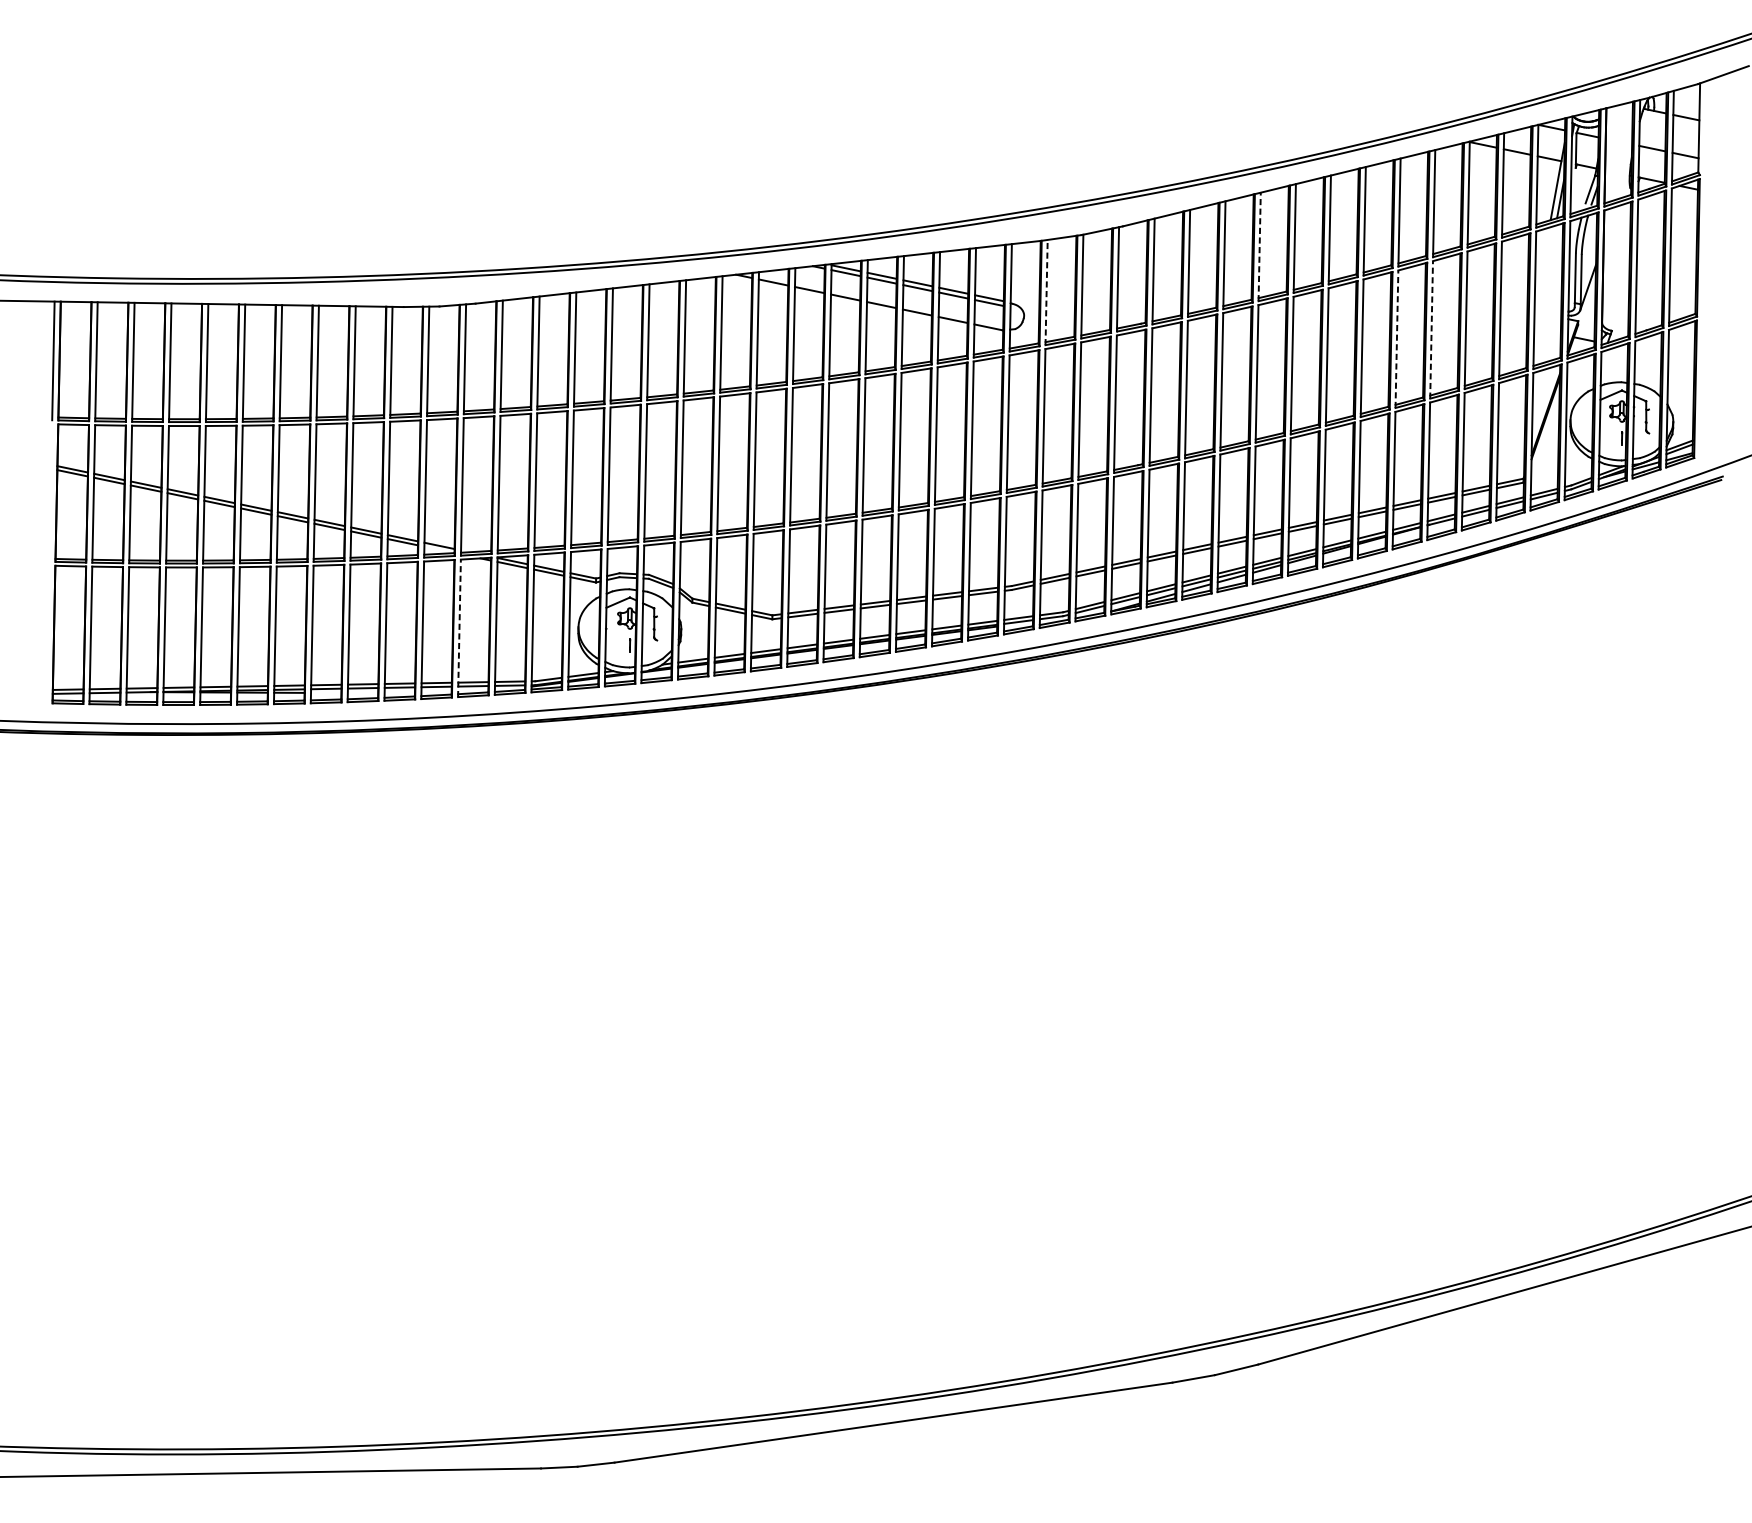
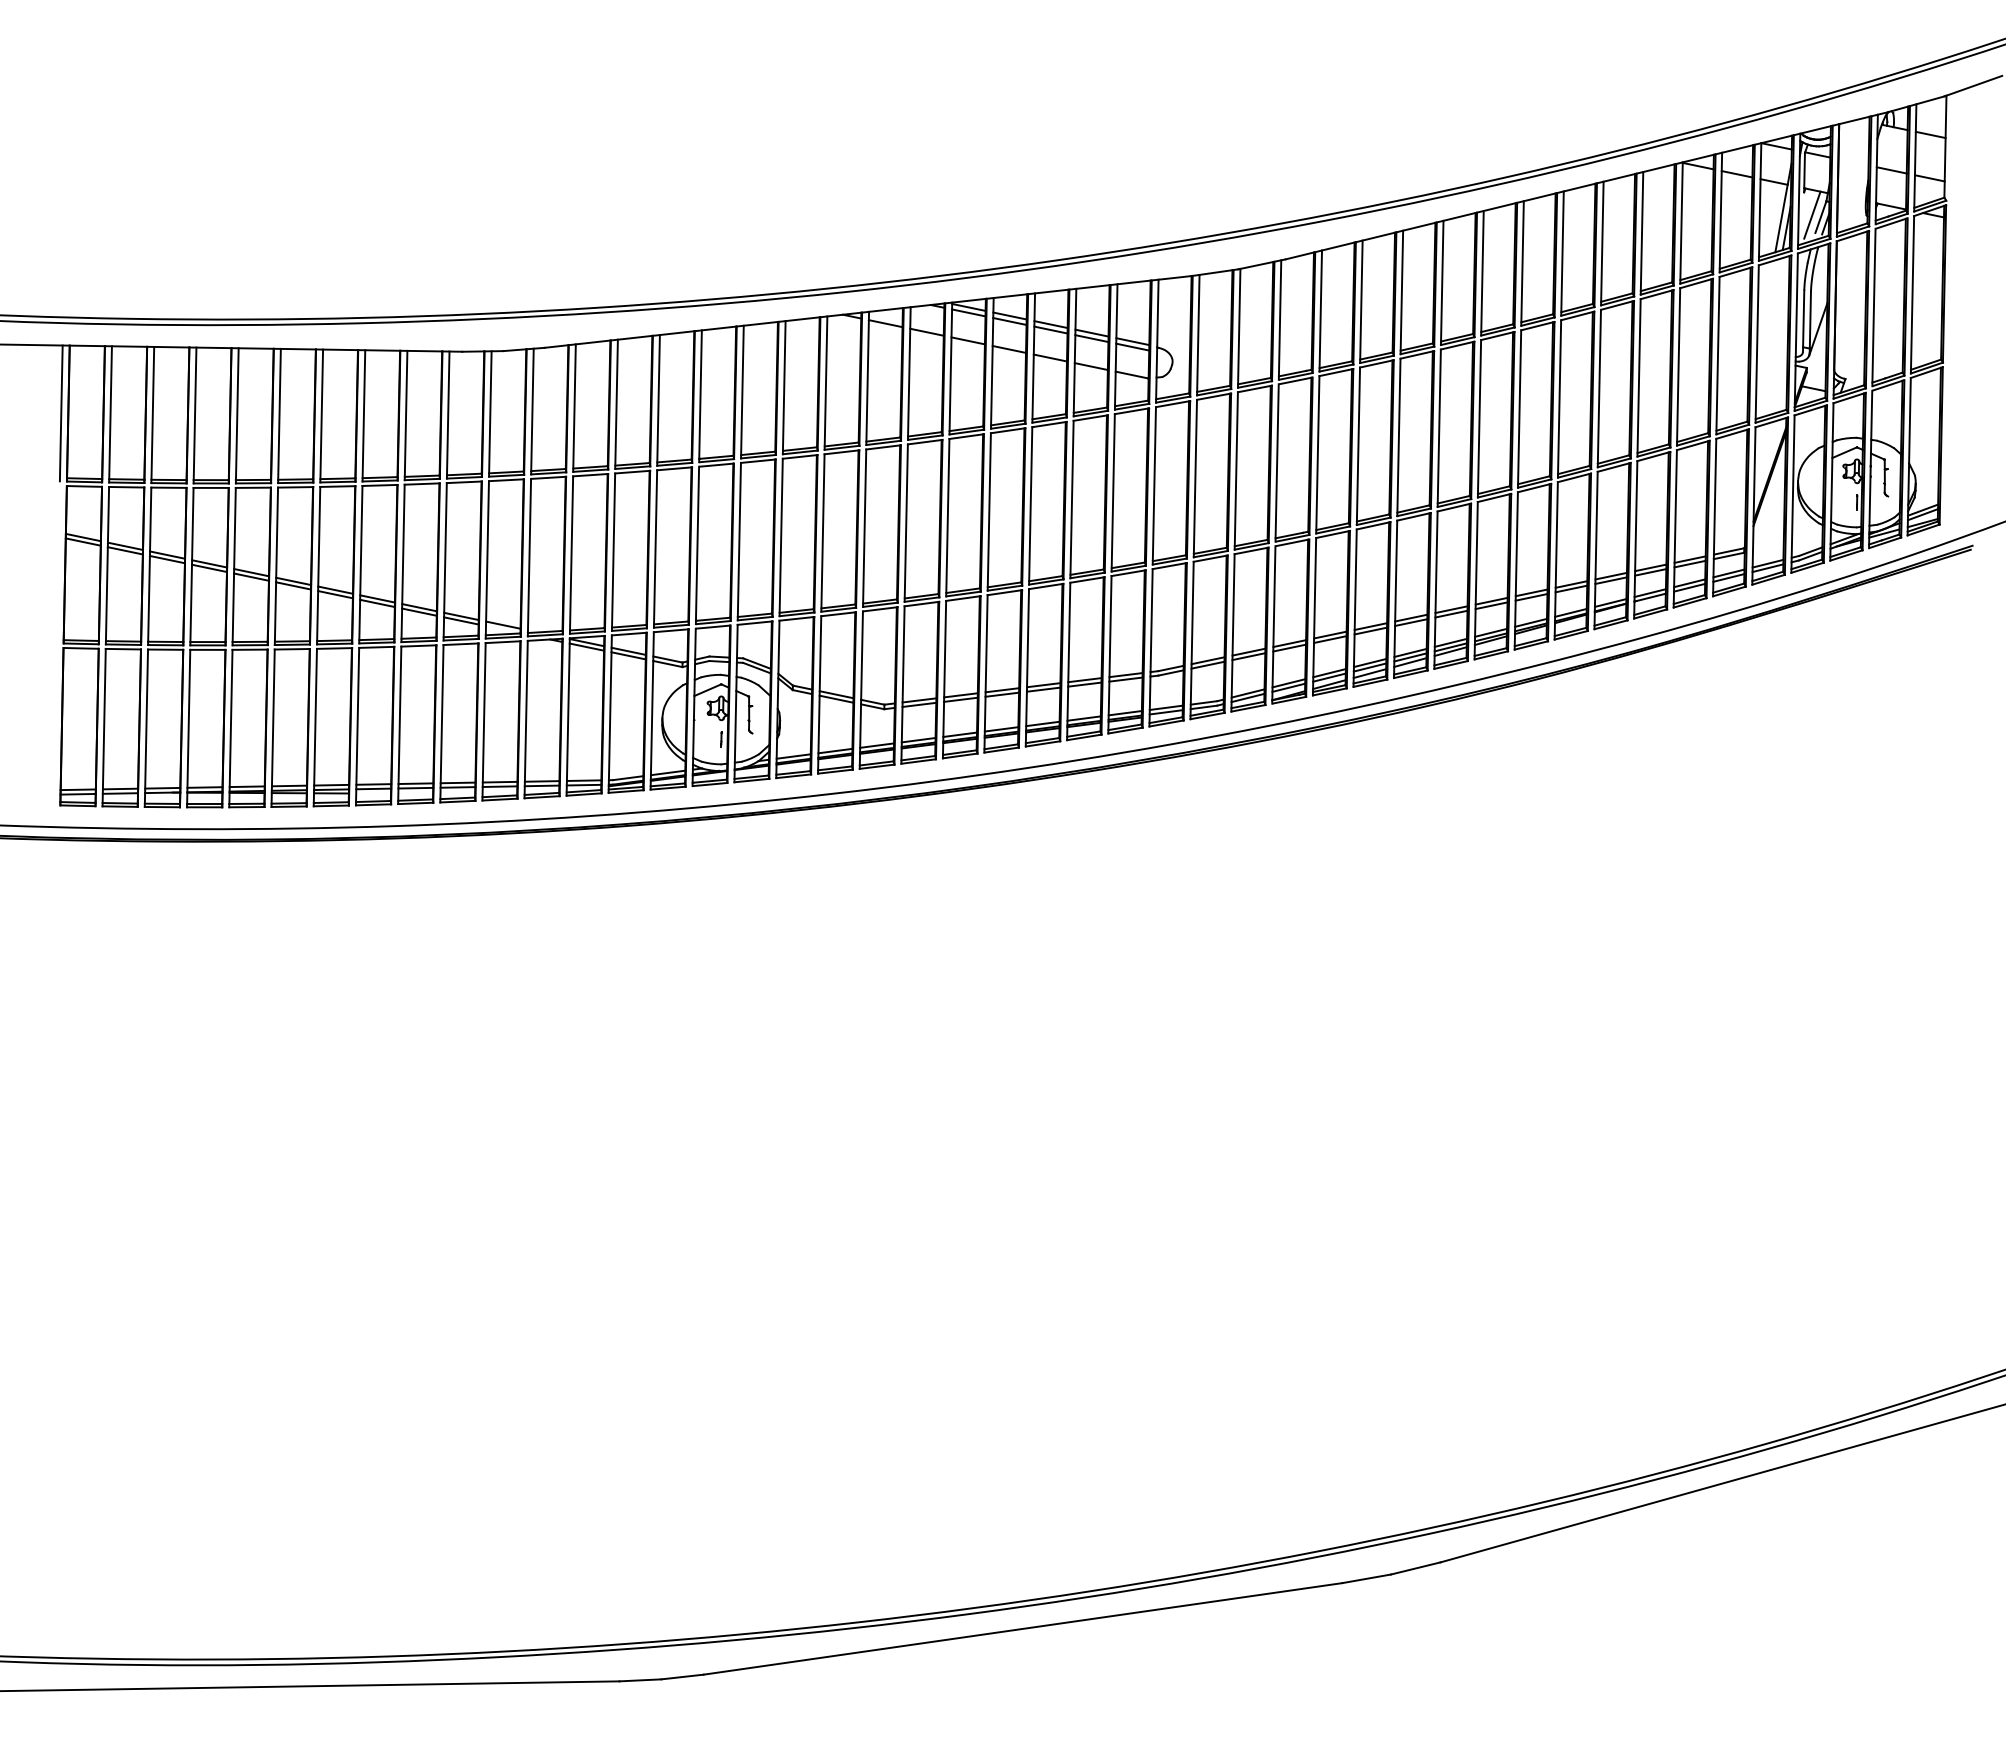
line: (1583, 187) -> (1812, 214), added
line: (1259, 246) -> (1442, 282), dashed -> solid
line: (1046, 291) -> (1198, 334), dashed -> solid
line: (1431, 329) -> (1639, 377), dashed -> solid
line: (1397, 339) -> (1599, 388), dashed -> solid
line: (459, 628) -> (526, 719), dashed -> solid

